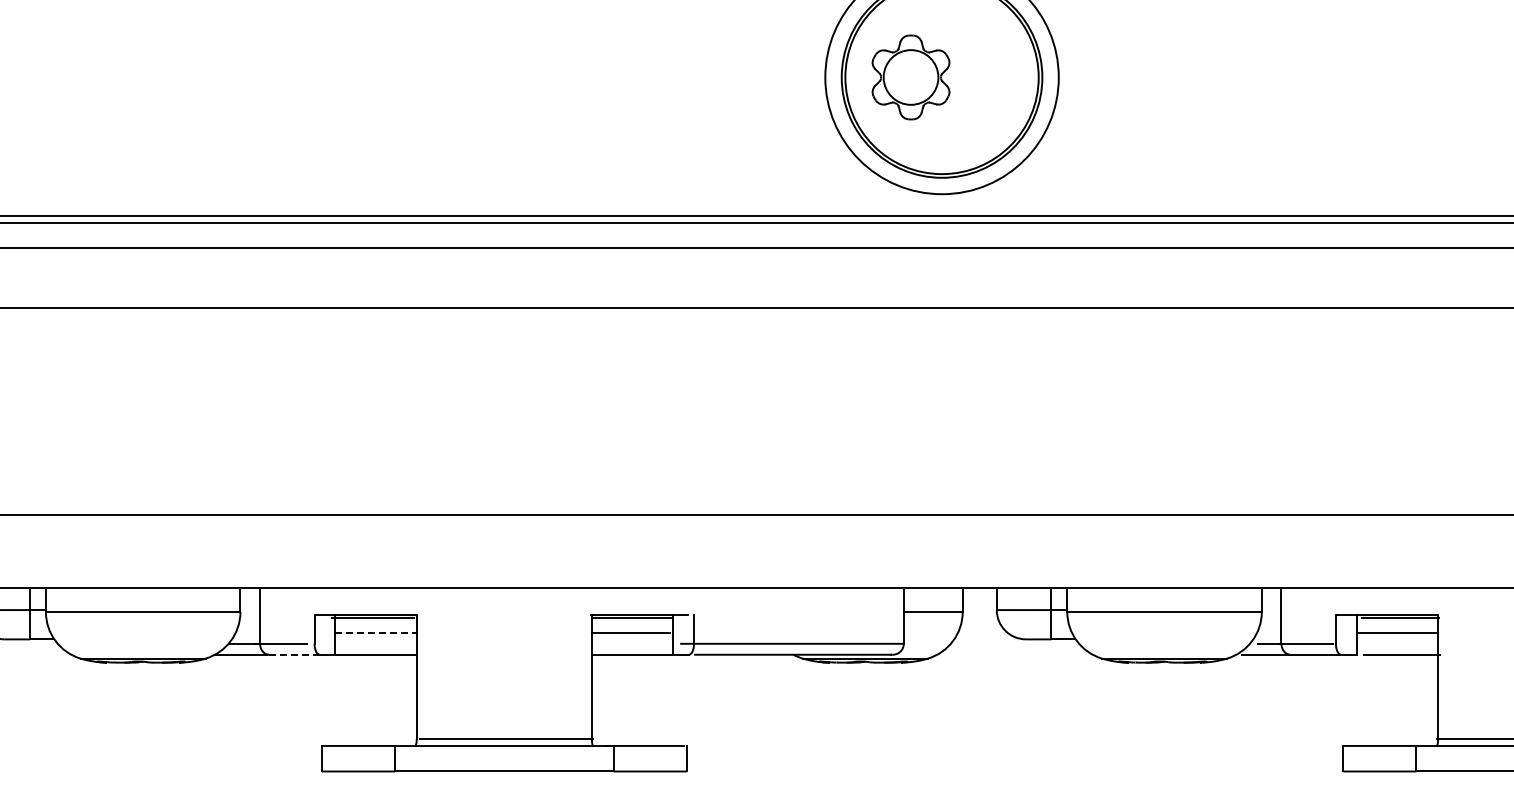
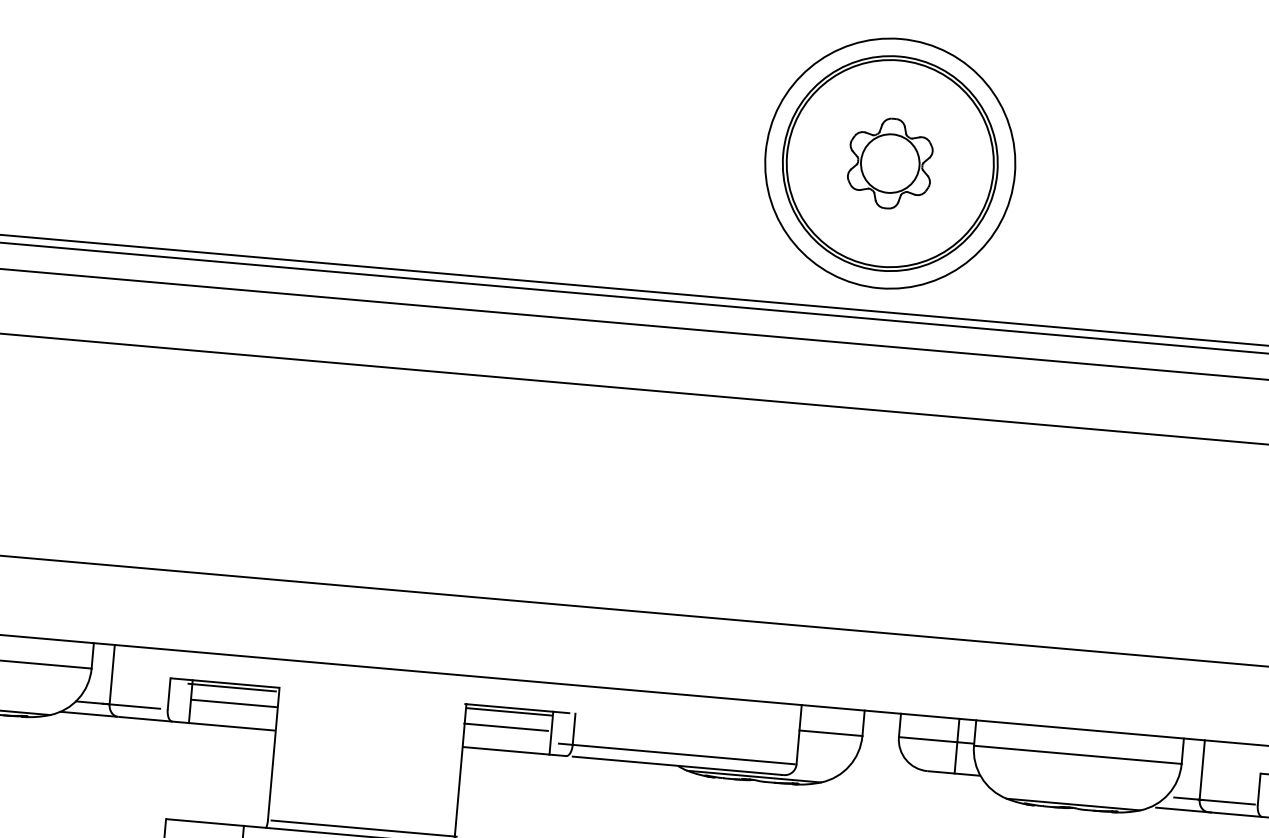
part: (910, 77) -> (889, 163), moved
line: (376, 632) -> (234, 703), dashed -> solid
line: (294, 654) -> (145, 718), dashed -> solid

